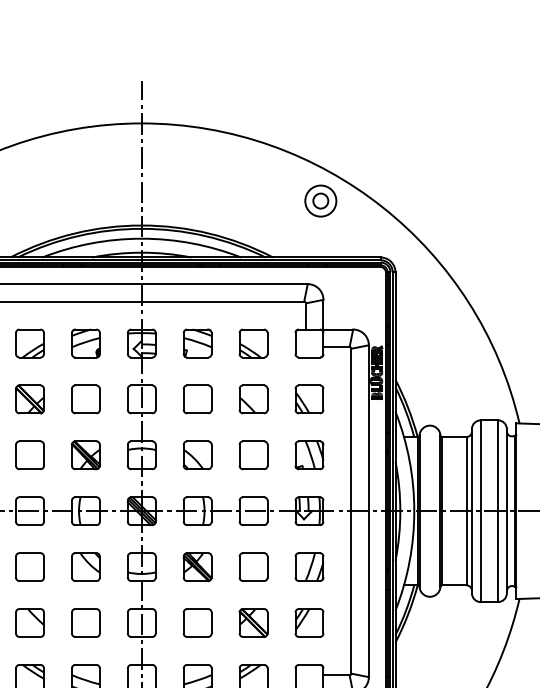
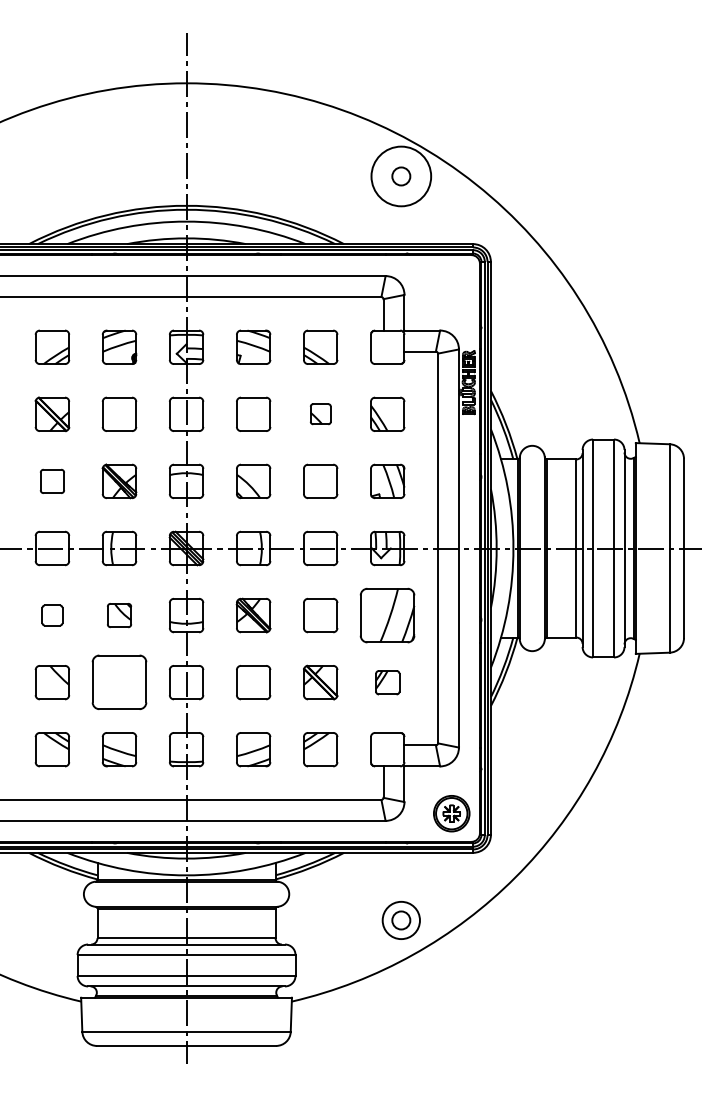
circle: (320, 201) -> (400, 176), size x1.6
part: (253, 398) -> (320, 413), size x0.6
part: (30, 455) -> (52, 481), size x0.7
part: (30, 567) -> (52, 615), size x0.6
part: (85, 567) -> (119, 615), size x0.7
part: (309, 567) -> (387, 615), size x1.6
part: (85, 622) -> (119, 682), size x1.6
part: (309, 622) -> (387, 682), size x0.7

